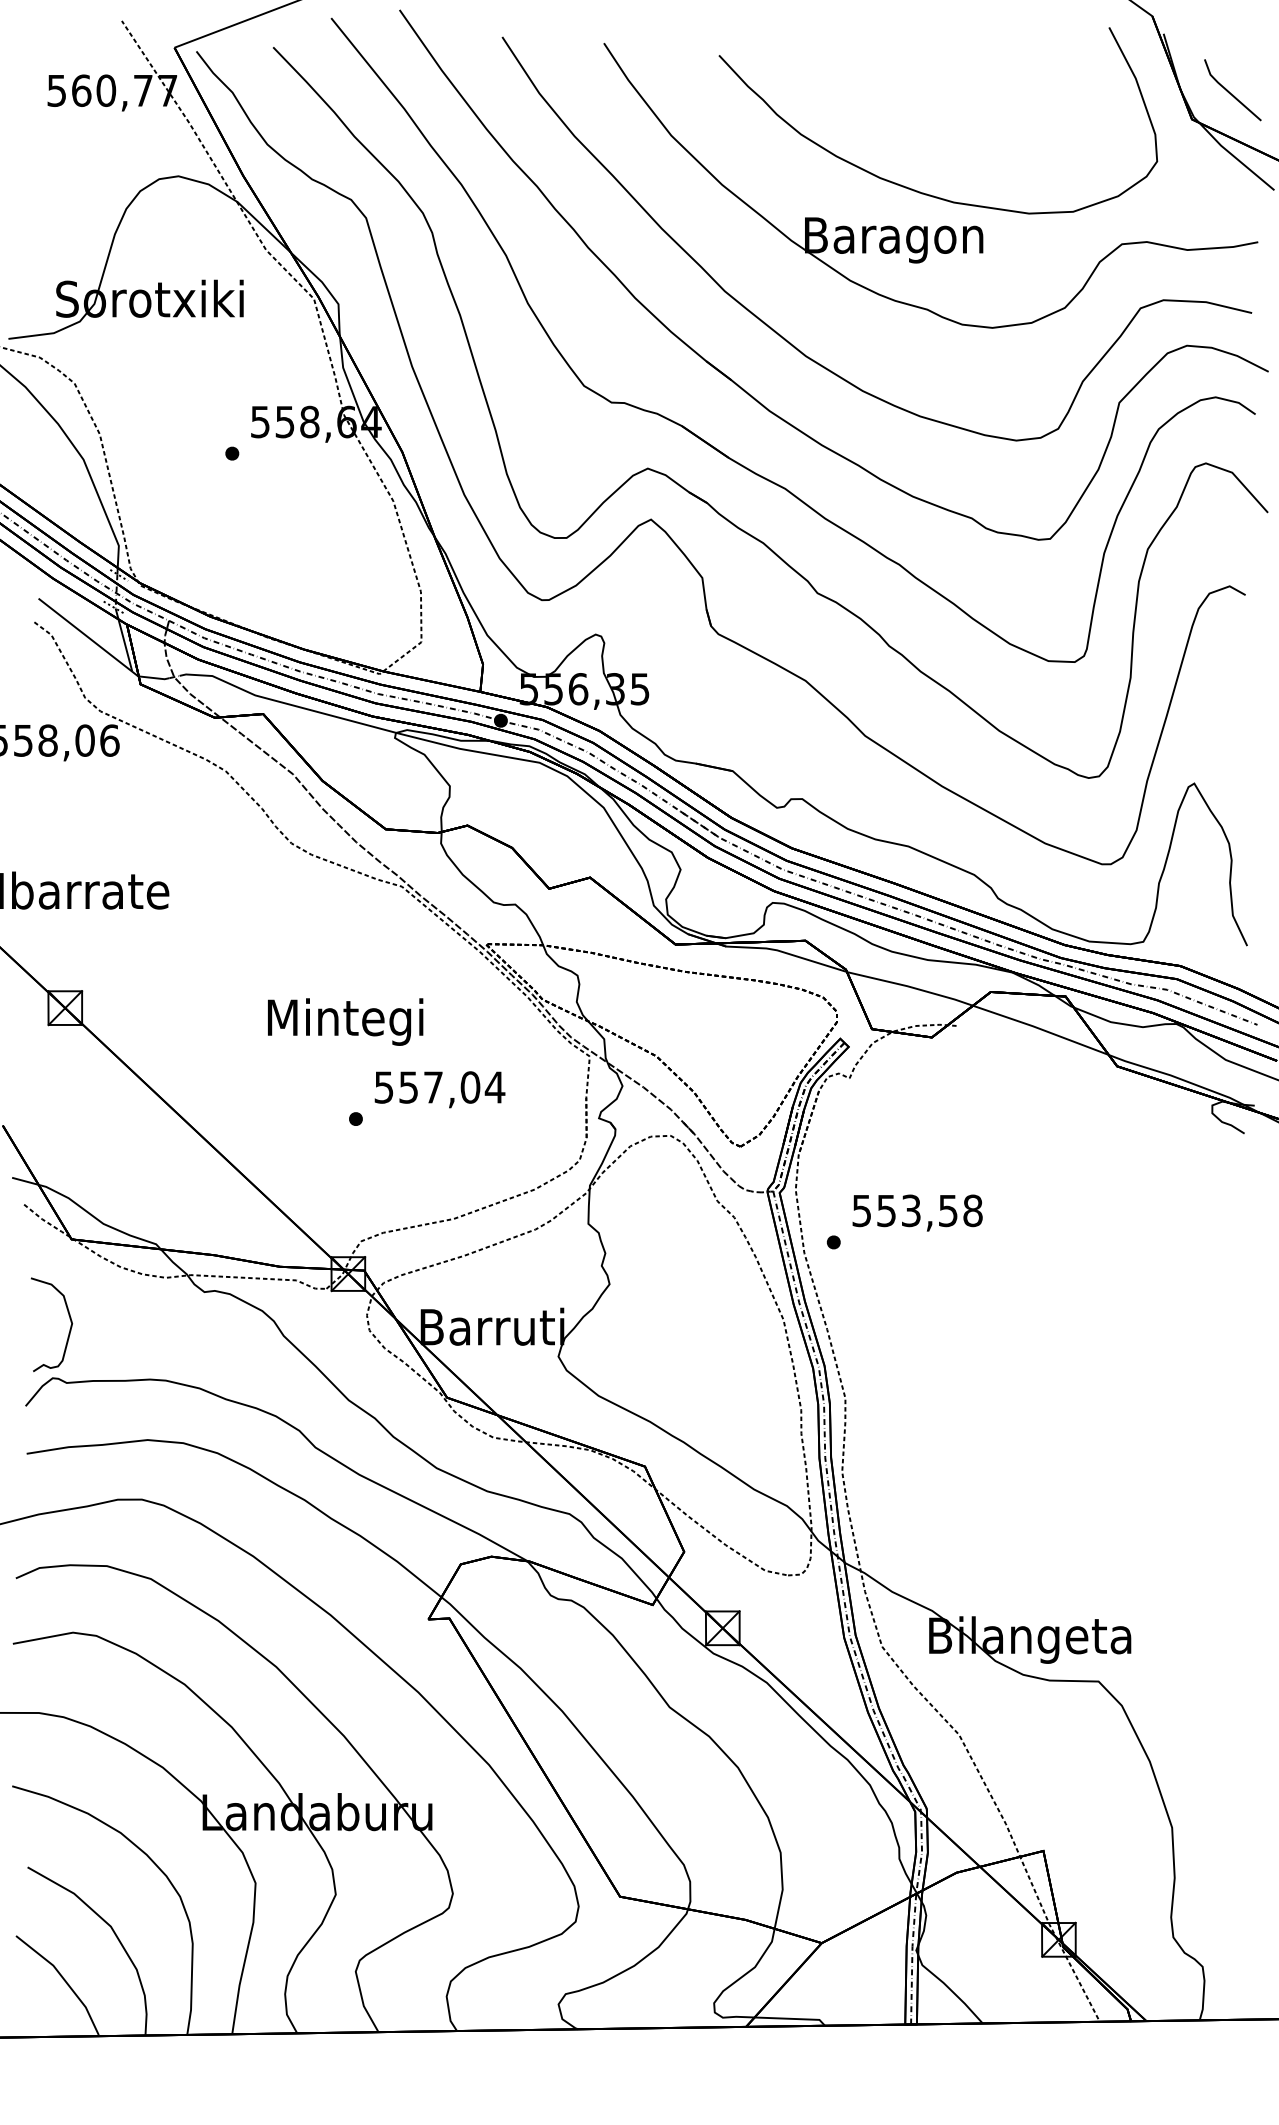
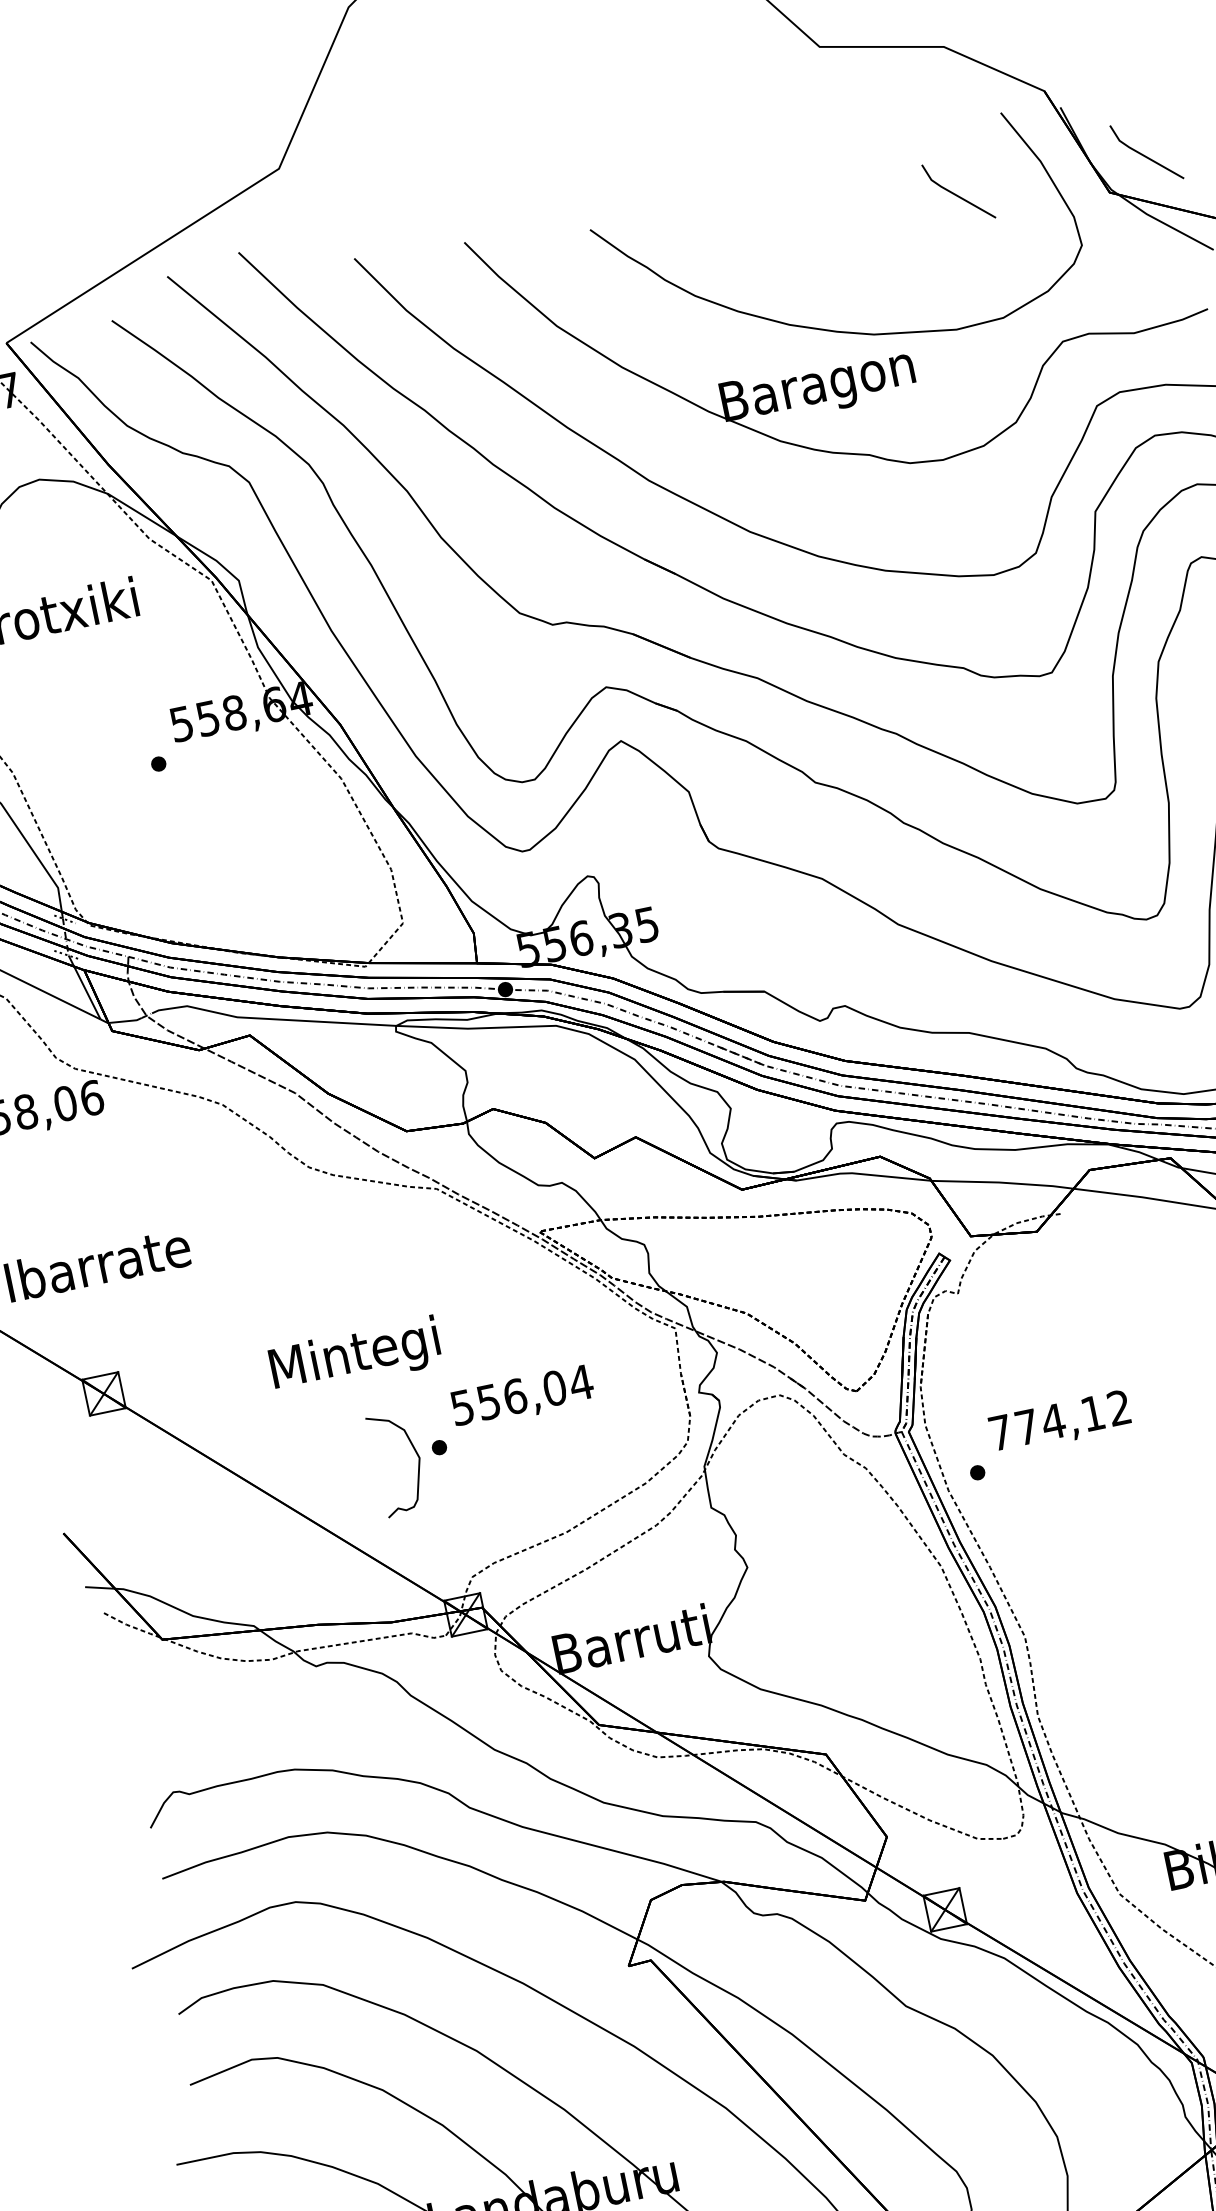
line: (1054, 92) -> (956, 194), added
text: (345, 1021) -> (355, 1356), moved
text: (433, 1087) -> (515, 1396), 557,04 -> 556,04
text: (917, 1210) -> (1060, 1419), 553,58 -> 774,12
curve: (69, 1329) -> (418, 1464), moved

